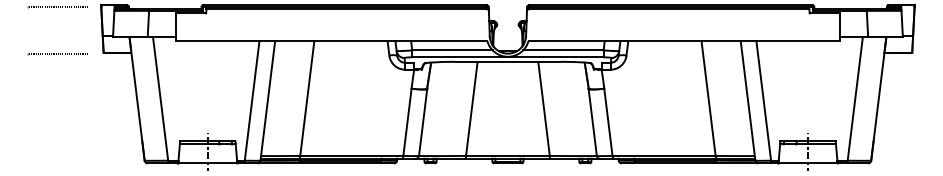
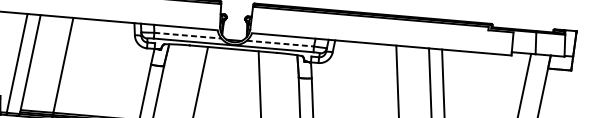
line: (453, 50) -> (188, 35), solid -> dashed
line: (563, 50) -> (280, 43), solid -> dashed

